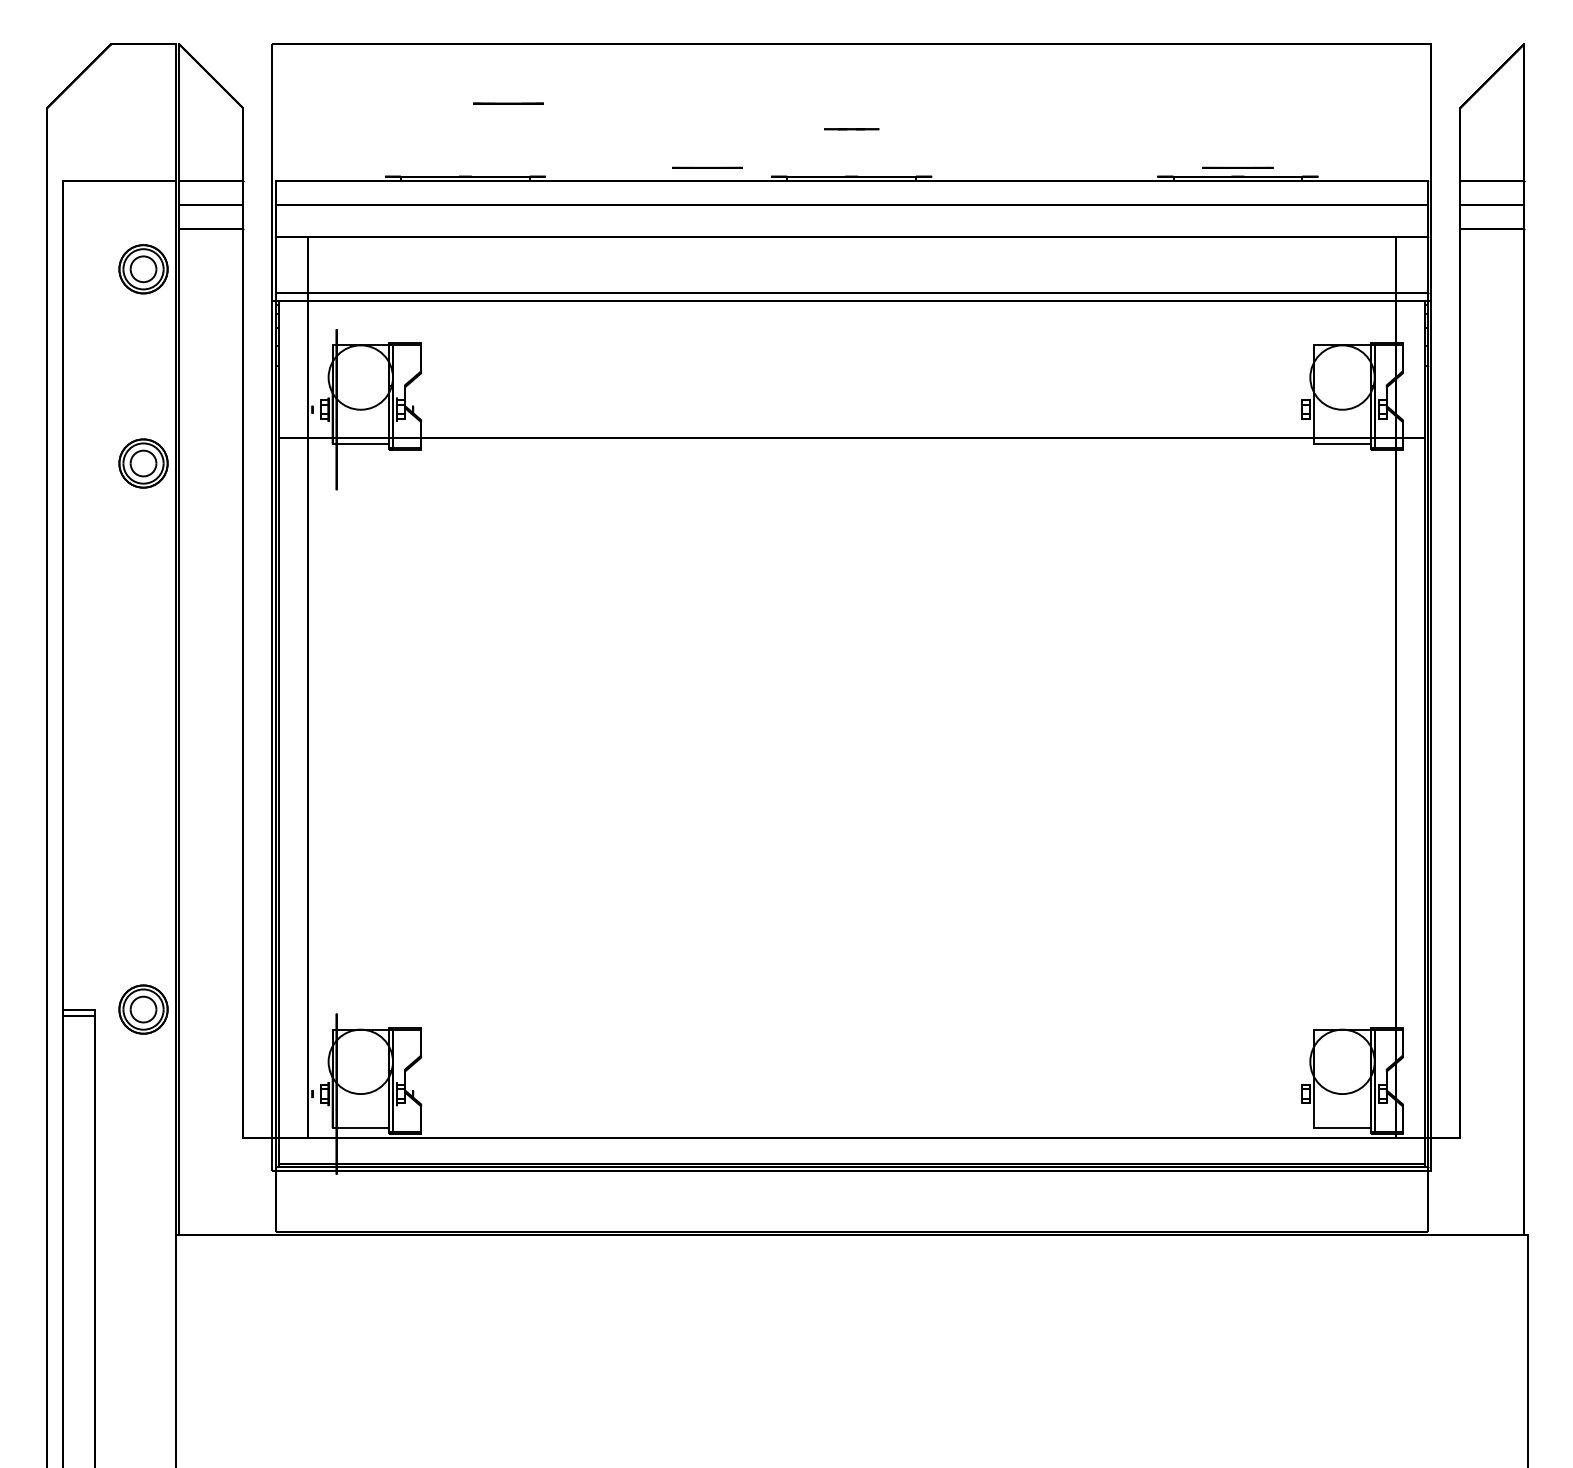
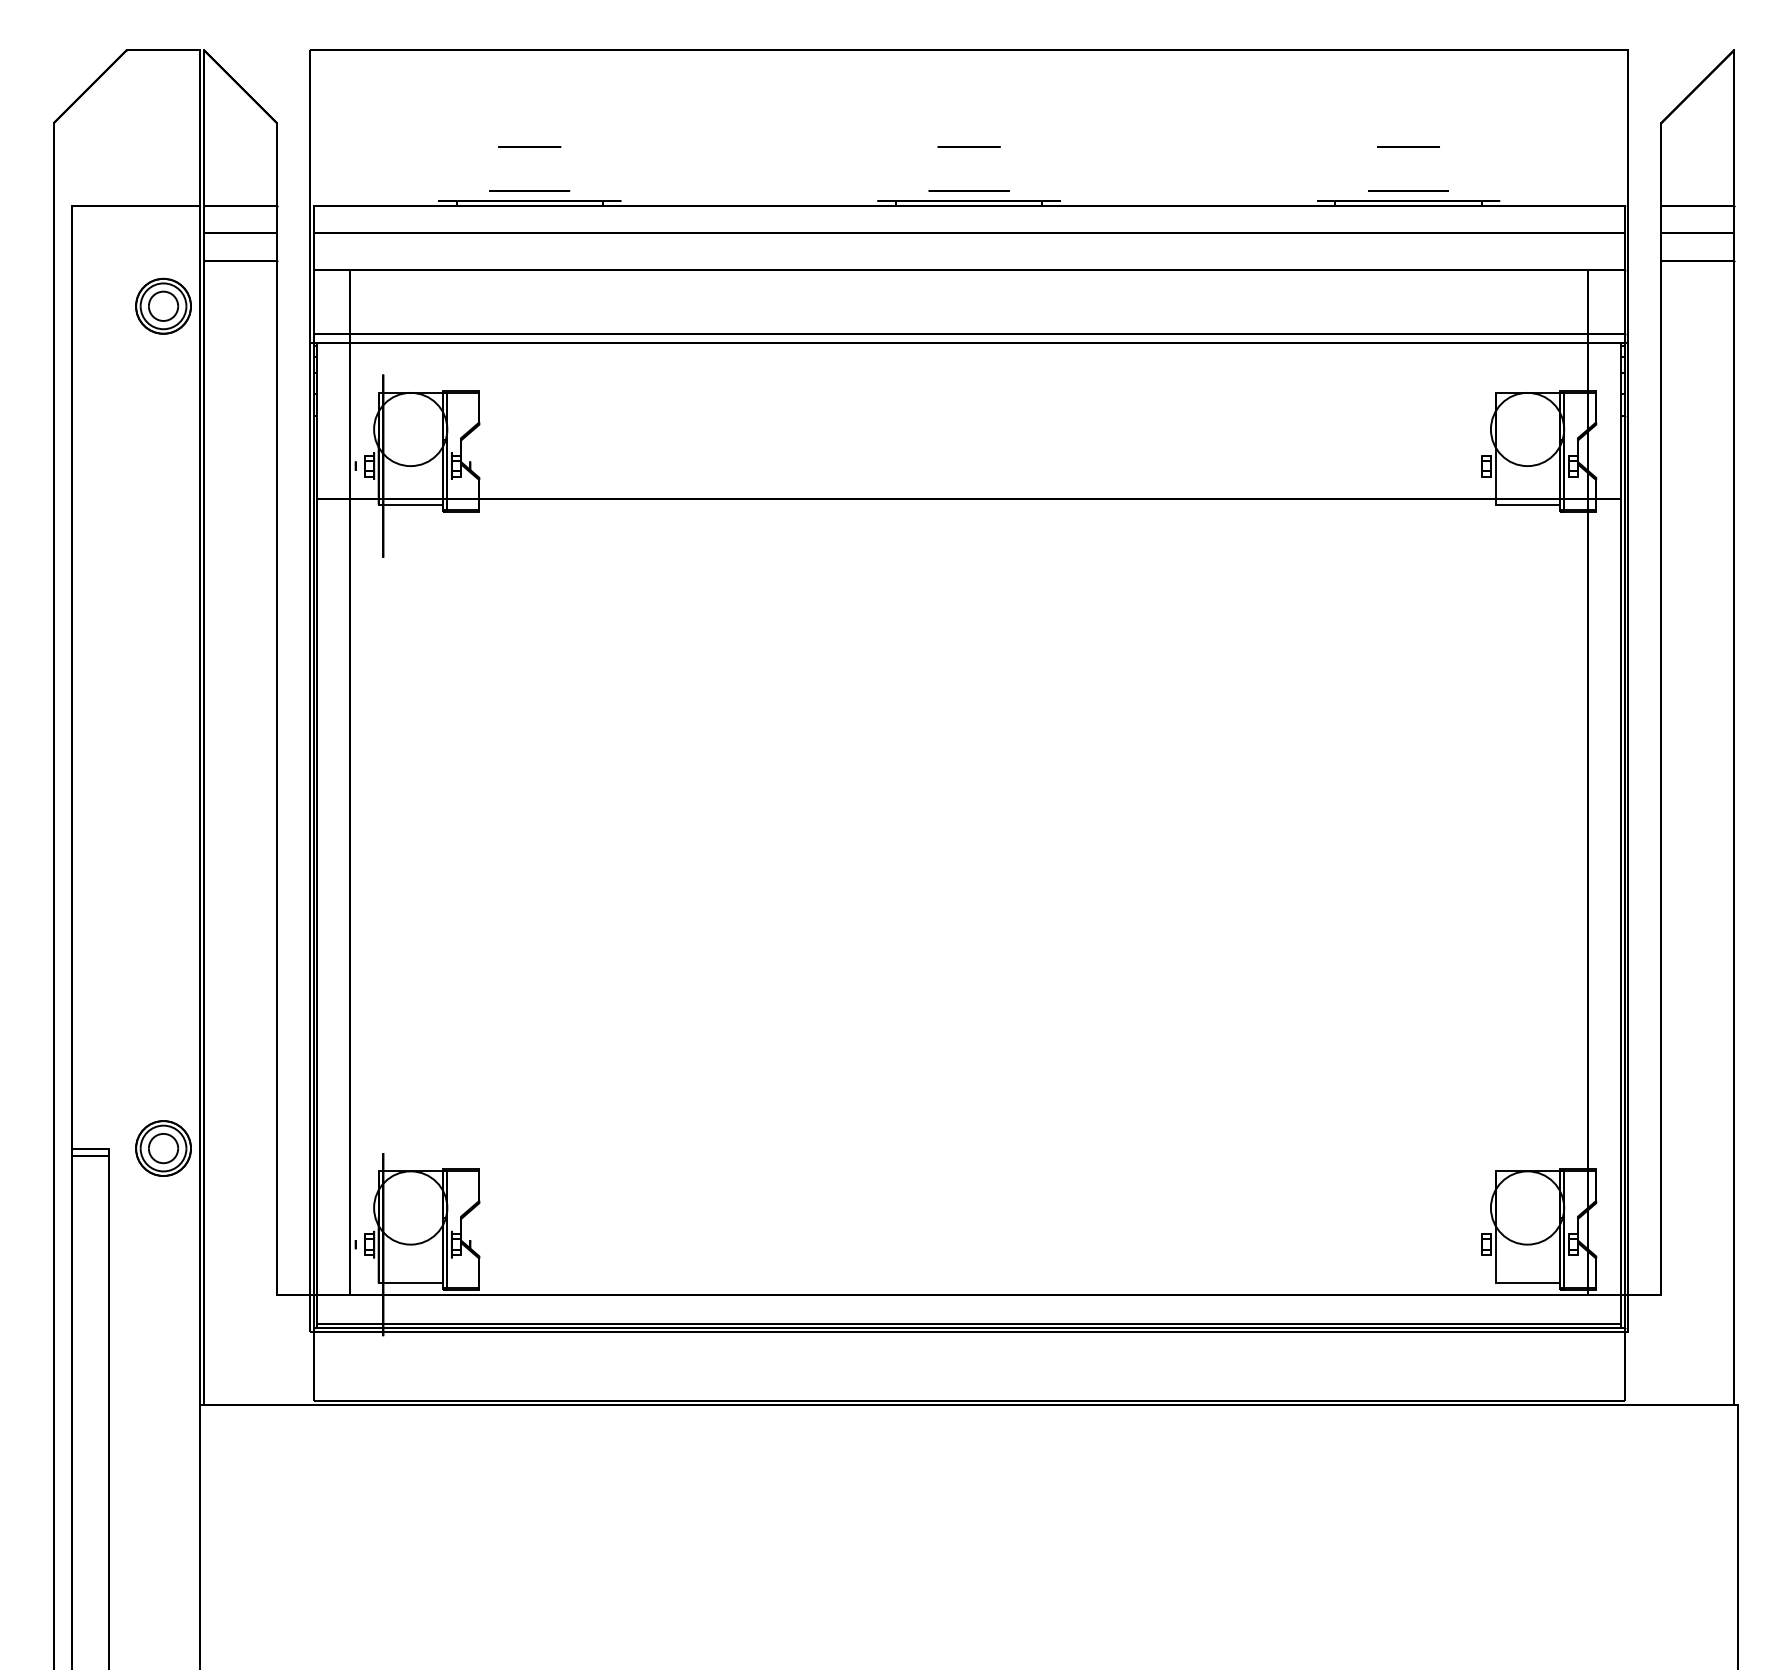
line: (508, 103) -> (529, 190), moved
line: (465, 128) -> (529, 146), added
line: (1237, 128) -> (1408, 146), added
line: (706, 167) -> (968, 190), moved
part: (143, 462) -> (163, 526), removed

